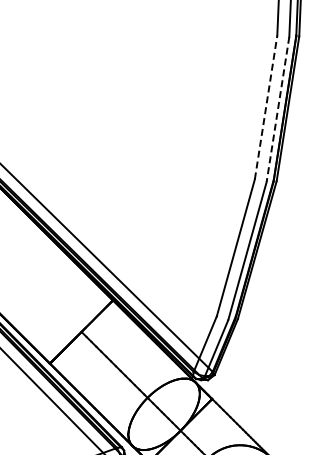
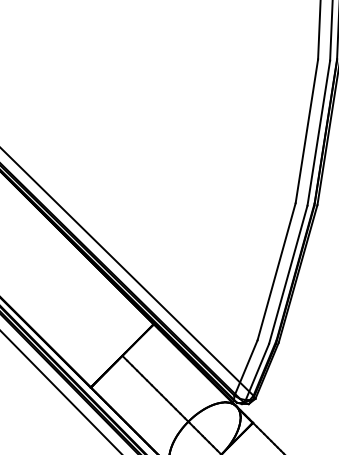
line: (265, 107) -> (306, 131), dashed -> solid
line: (277, 109) -> (318, 133), dashed -> solid

